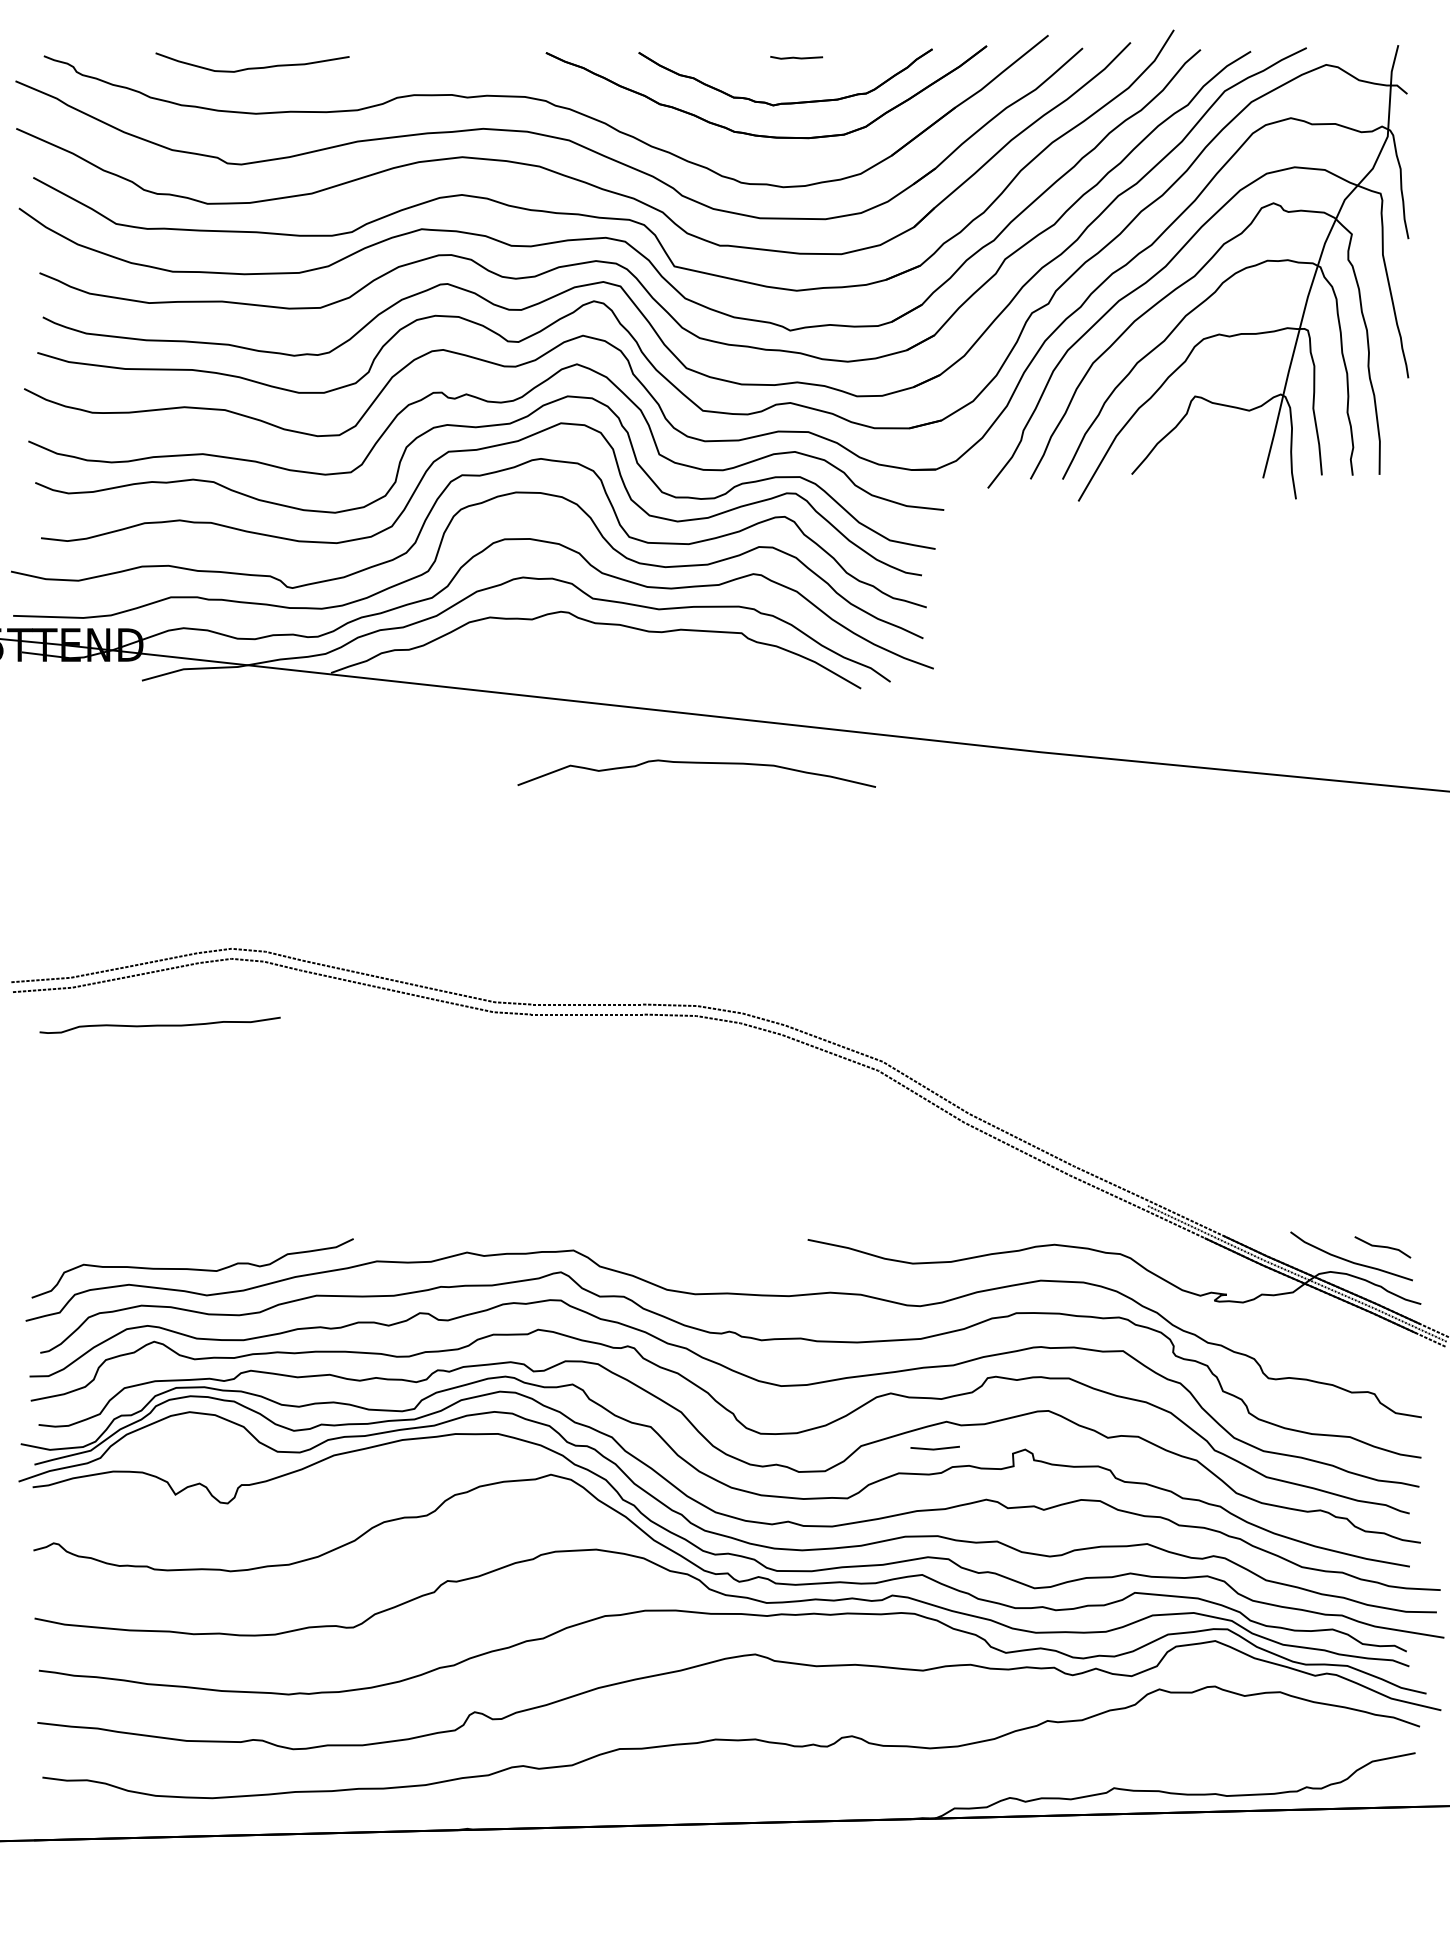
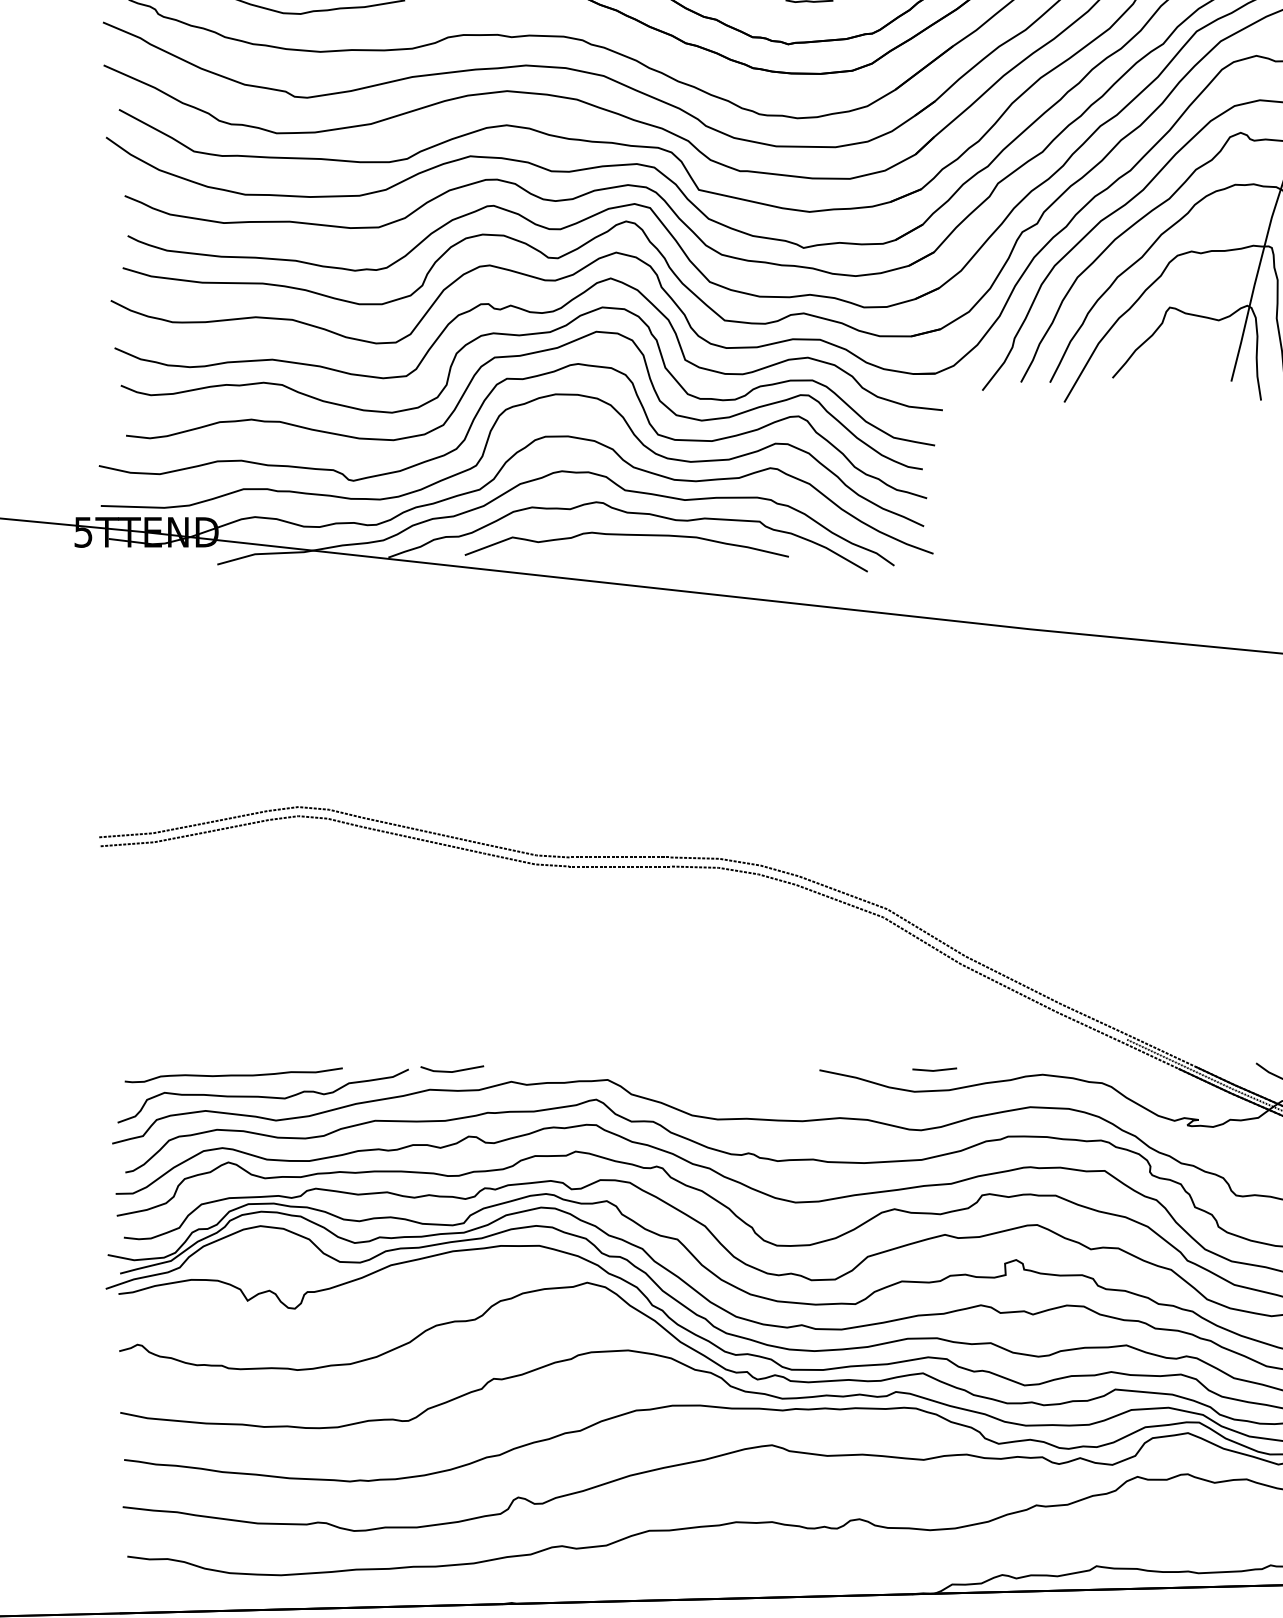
curve: (696, 763) -> (626, 535), moved
curve: (159, 1024) -> (233, 1074), moved
line: (401, 1240) -> (452, 1070), added
line: (934, 1448) -> (934, 1069), moved

